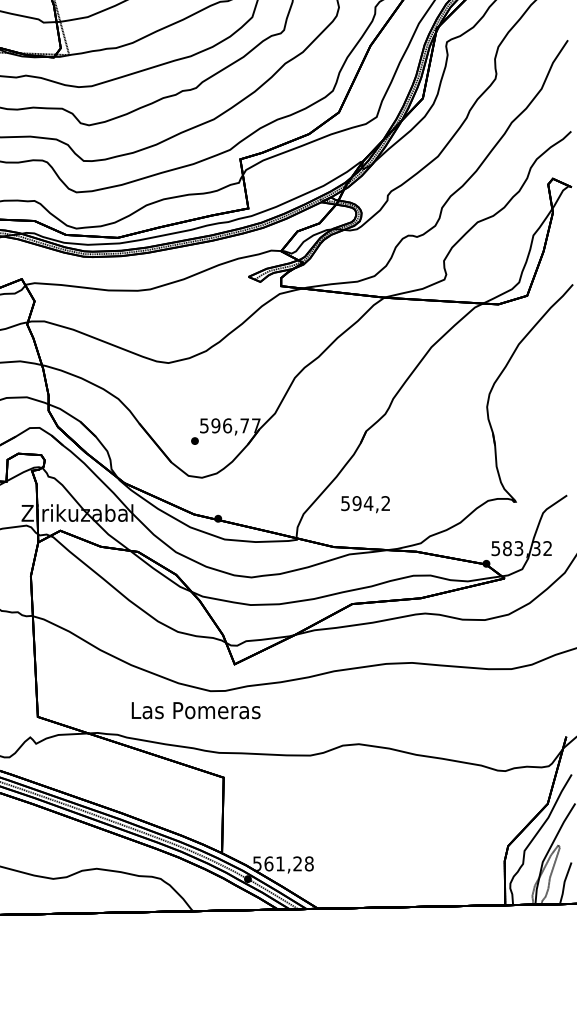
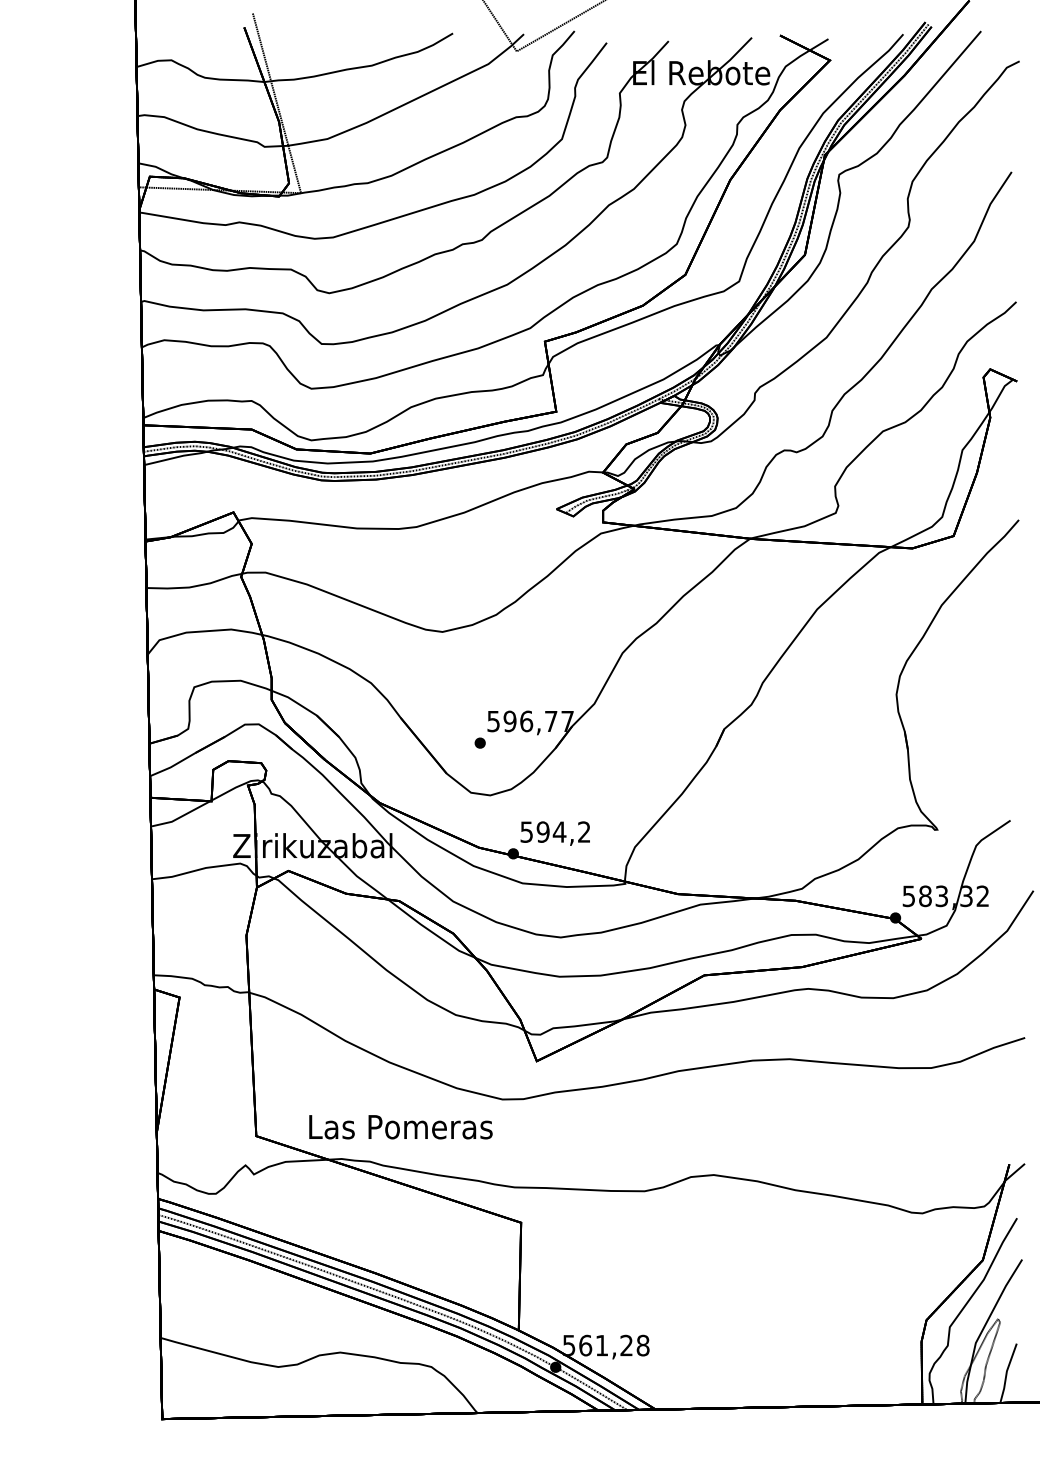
text: (365, 504) -> (554, 833), moved
text: (195, 710) -> (400, 1127), moved

